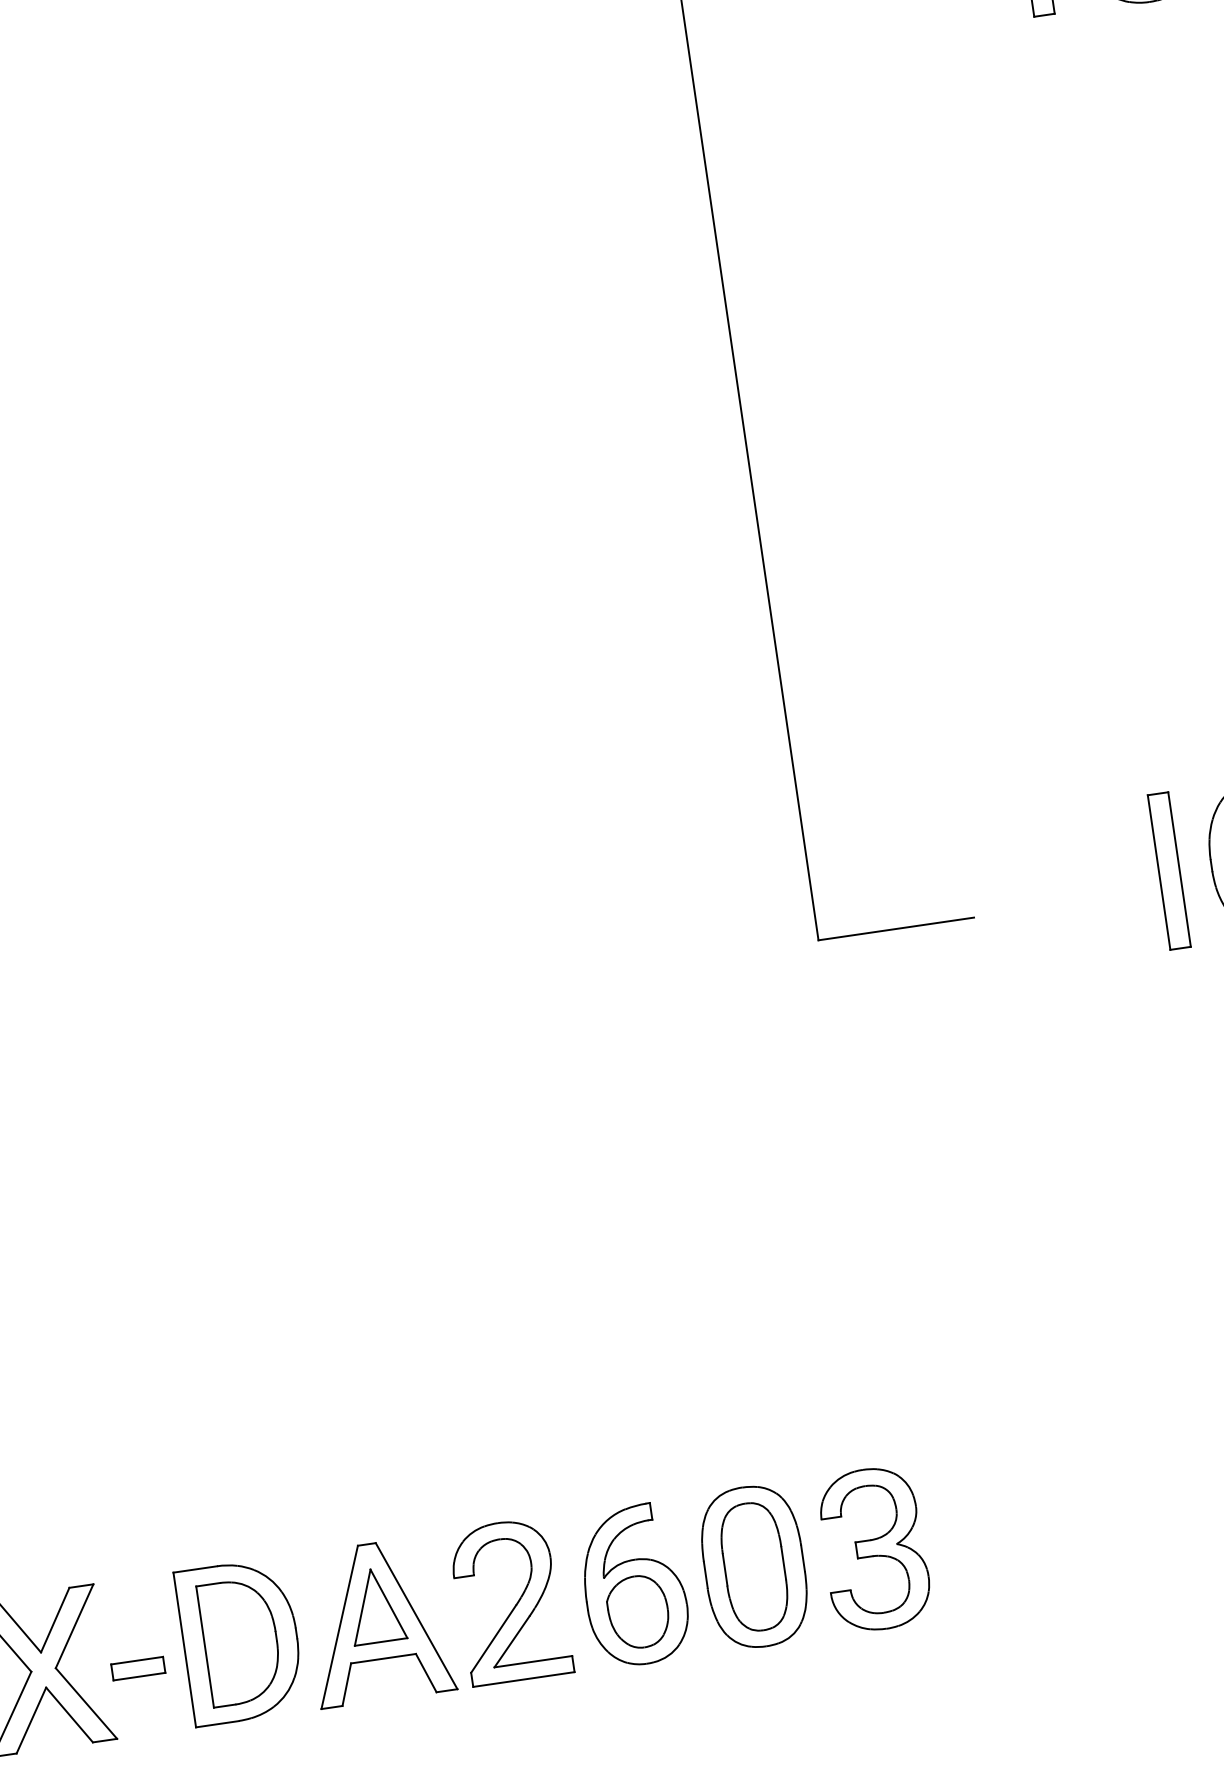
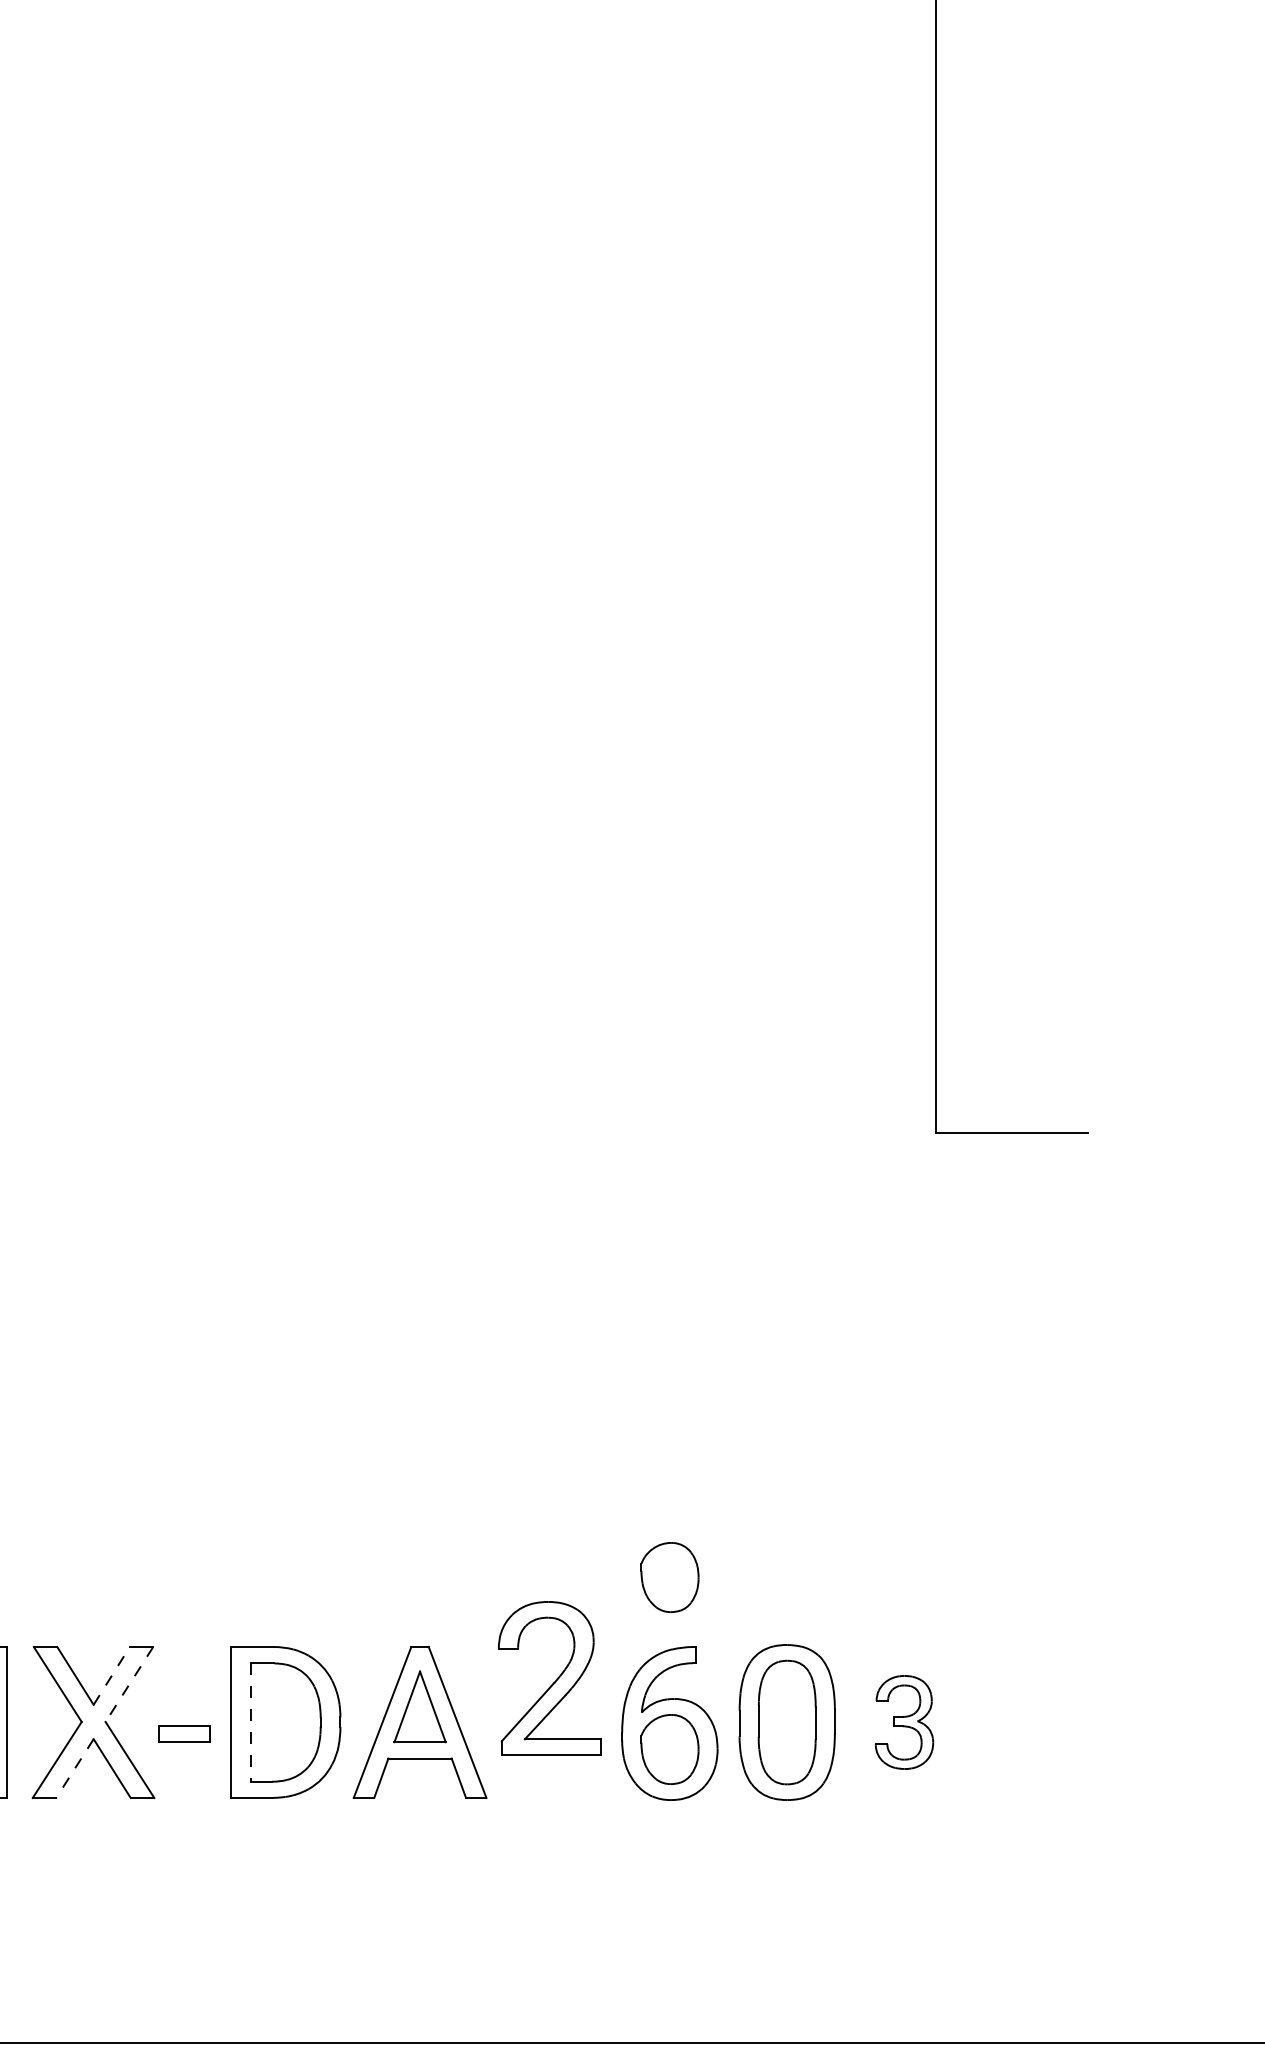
part: (612, 1435) -> (669, 1577), added
part: (874, 1549) -> (904, 1722), size x0.6
part: (510, 1601) -> (549, 1678), moved
line: (55, 1619) -> (112, 1675), solid -> dashed
line: (74, 1626) -> (129, 1684), solid -> dashed
line: (205, 1647) -> (251, 1723), solid -> dashed
line: (30, 1720) -> (74, 1768), solid -> dashed

